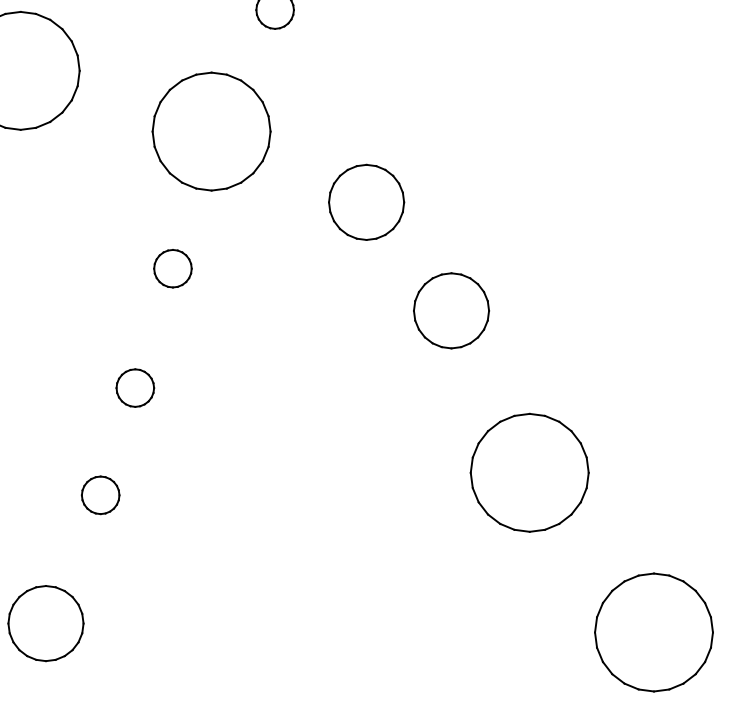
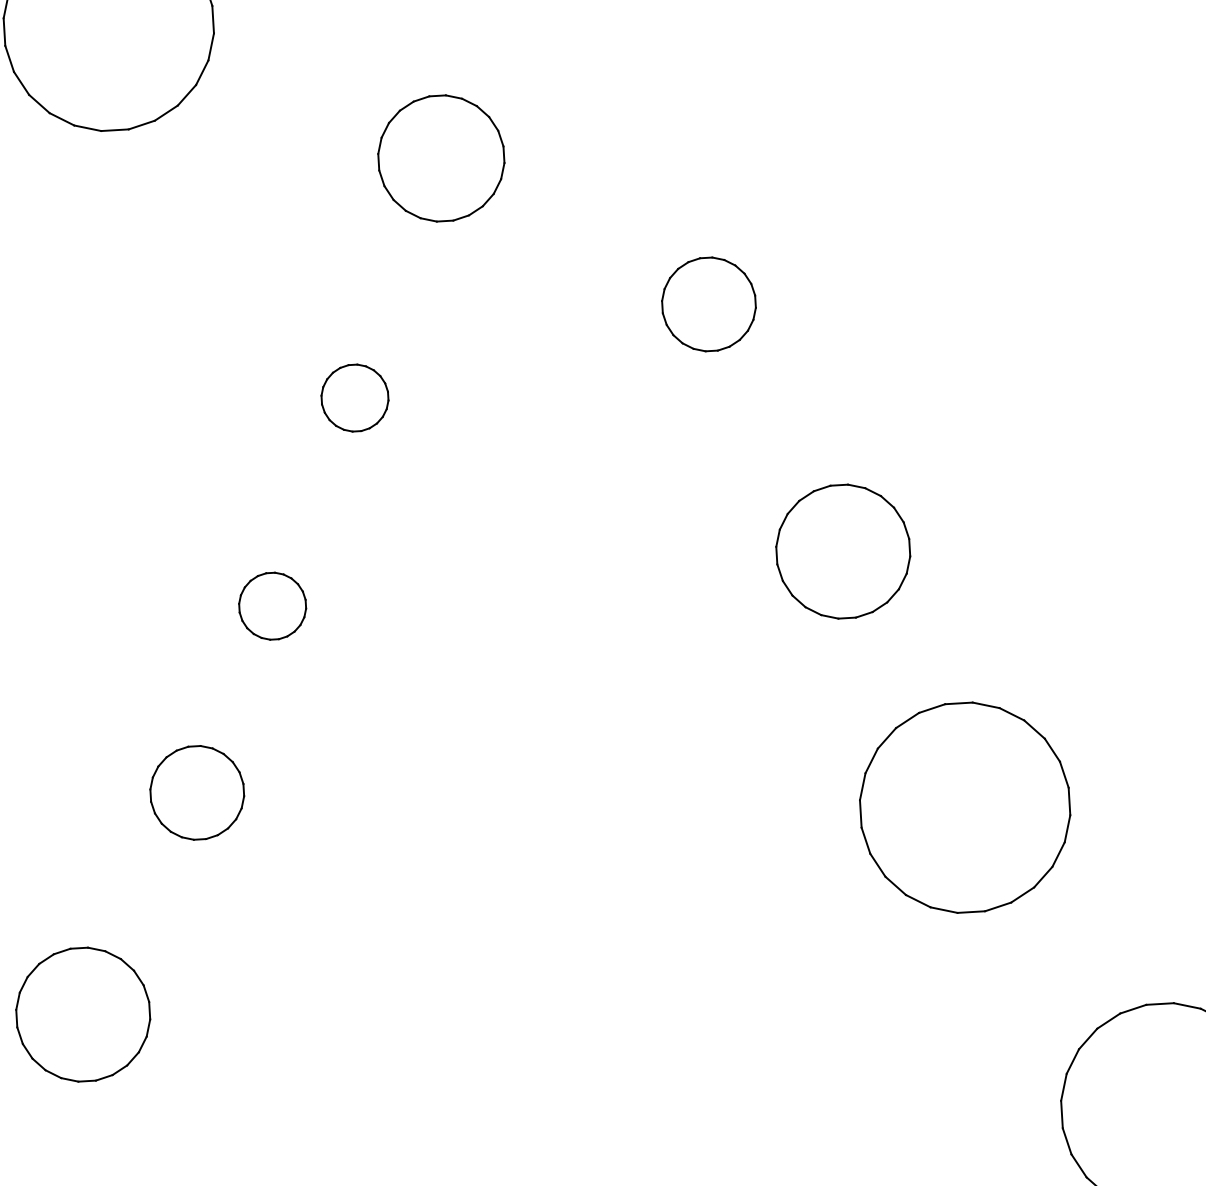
part: (211, 131) -> (441, 158), size x0.6
part: (366, 201) -> (708, 302), size x0.7
part: (451, 310) -> (843, 551), moved
part: (100, 495) -> (196, 793), size x1.4

